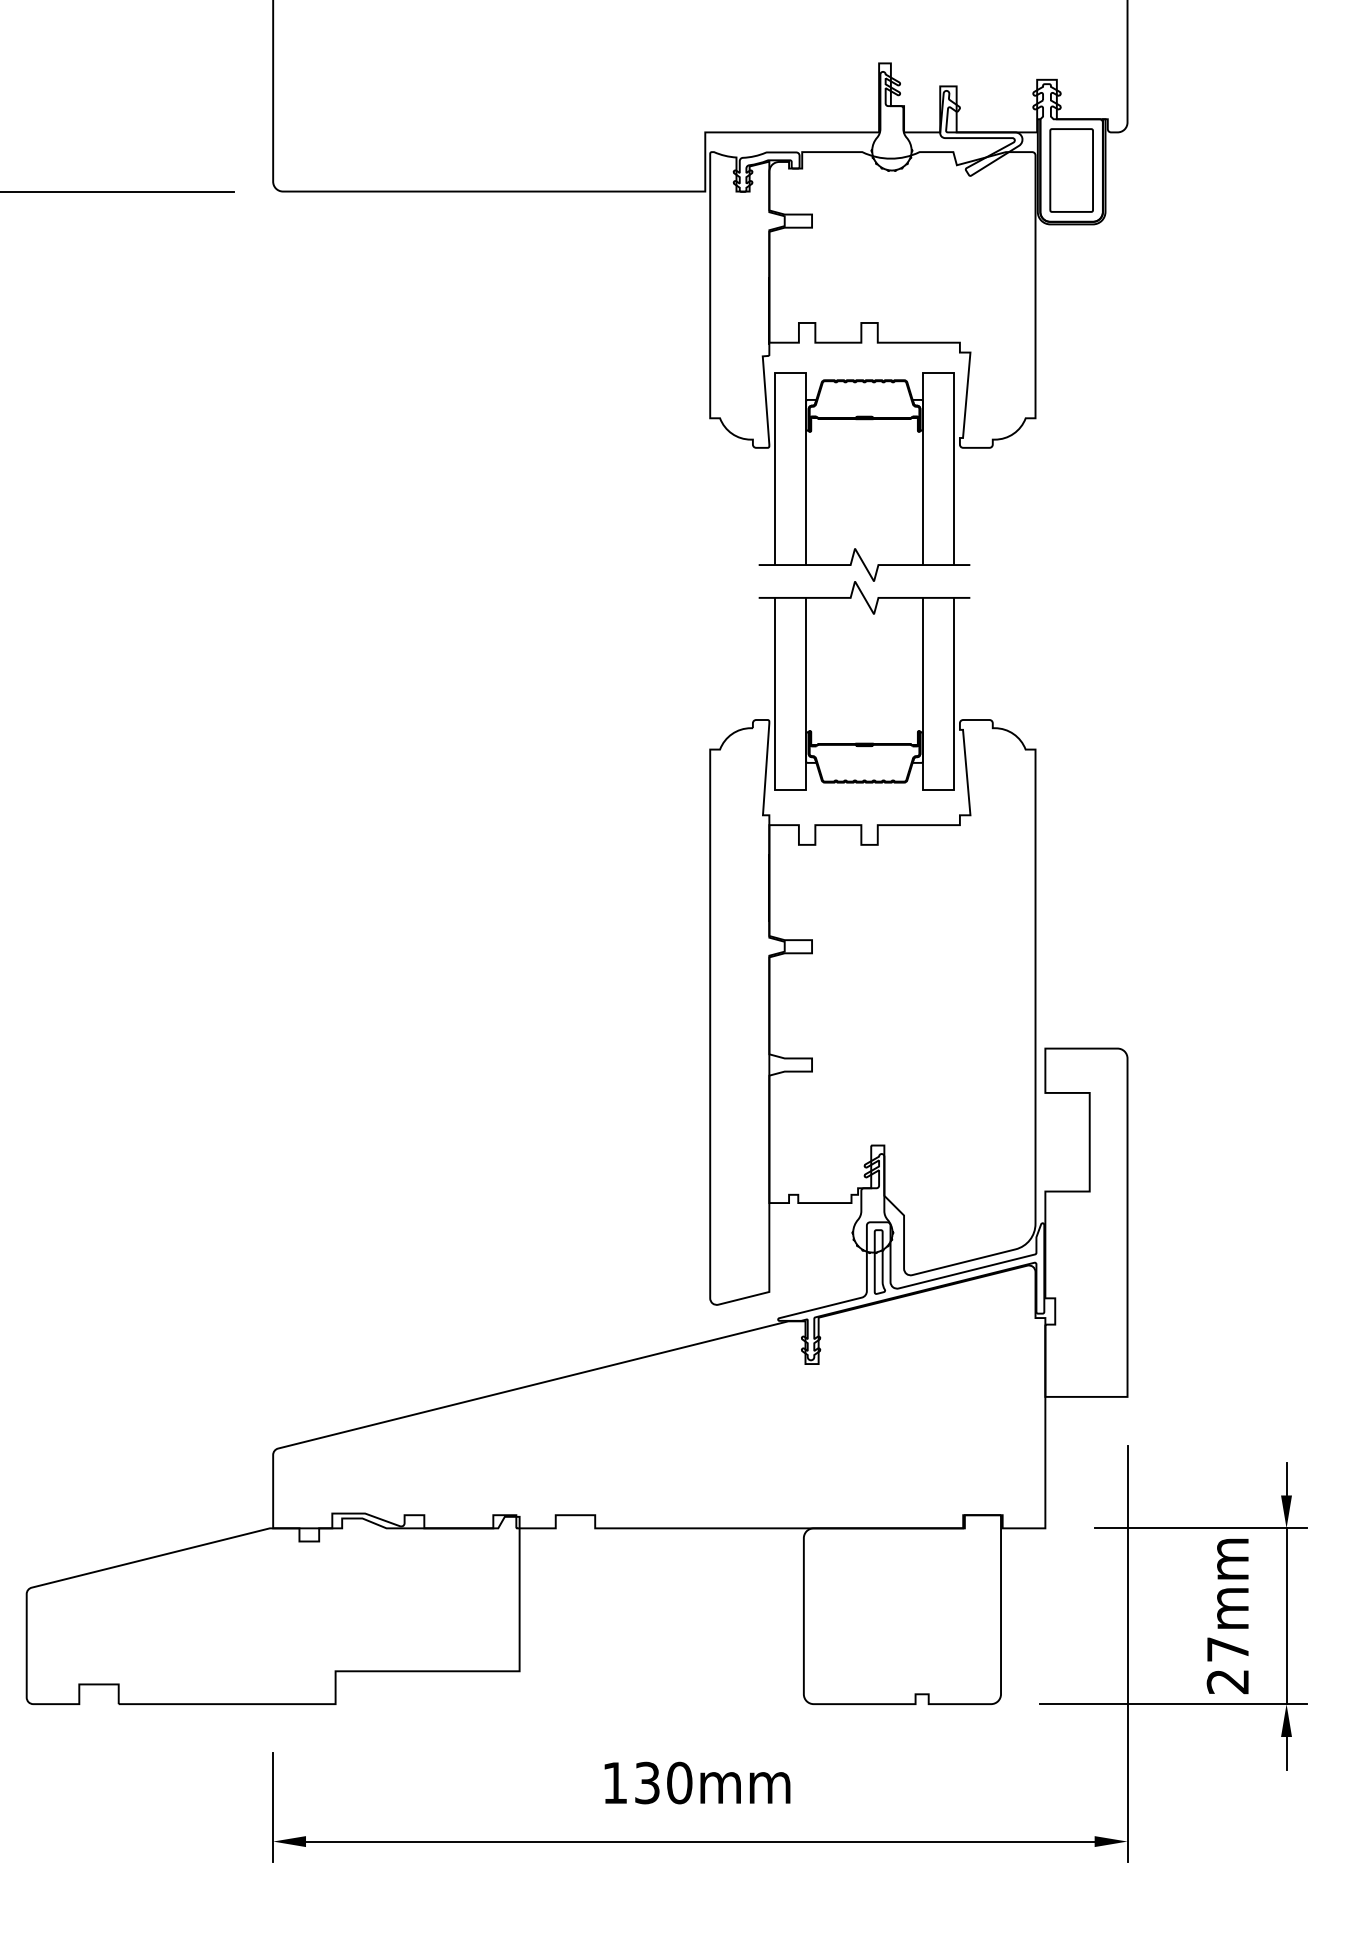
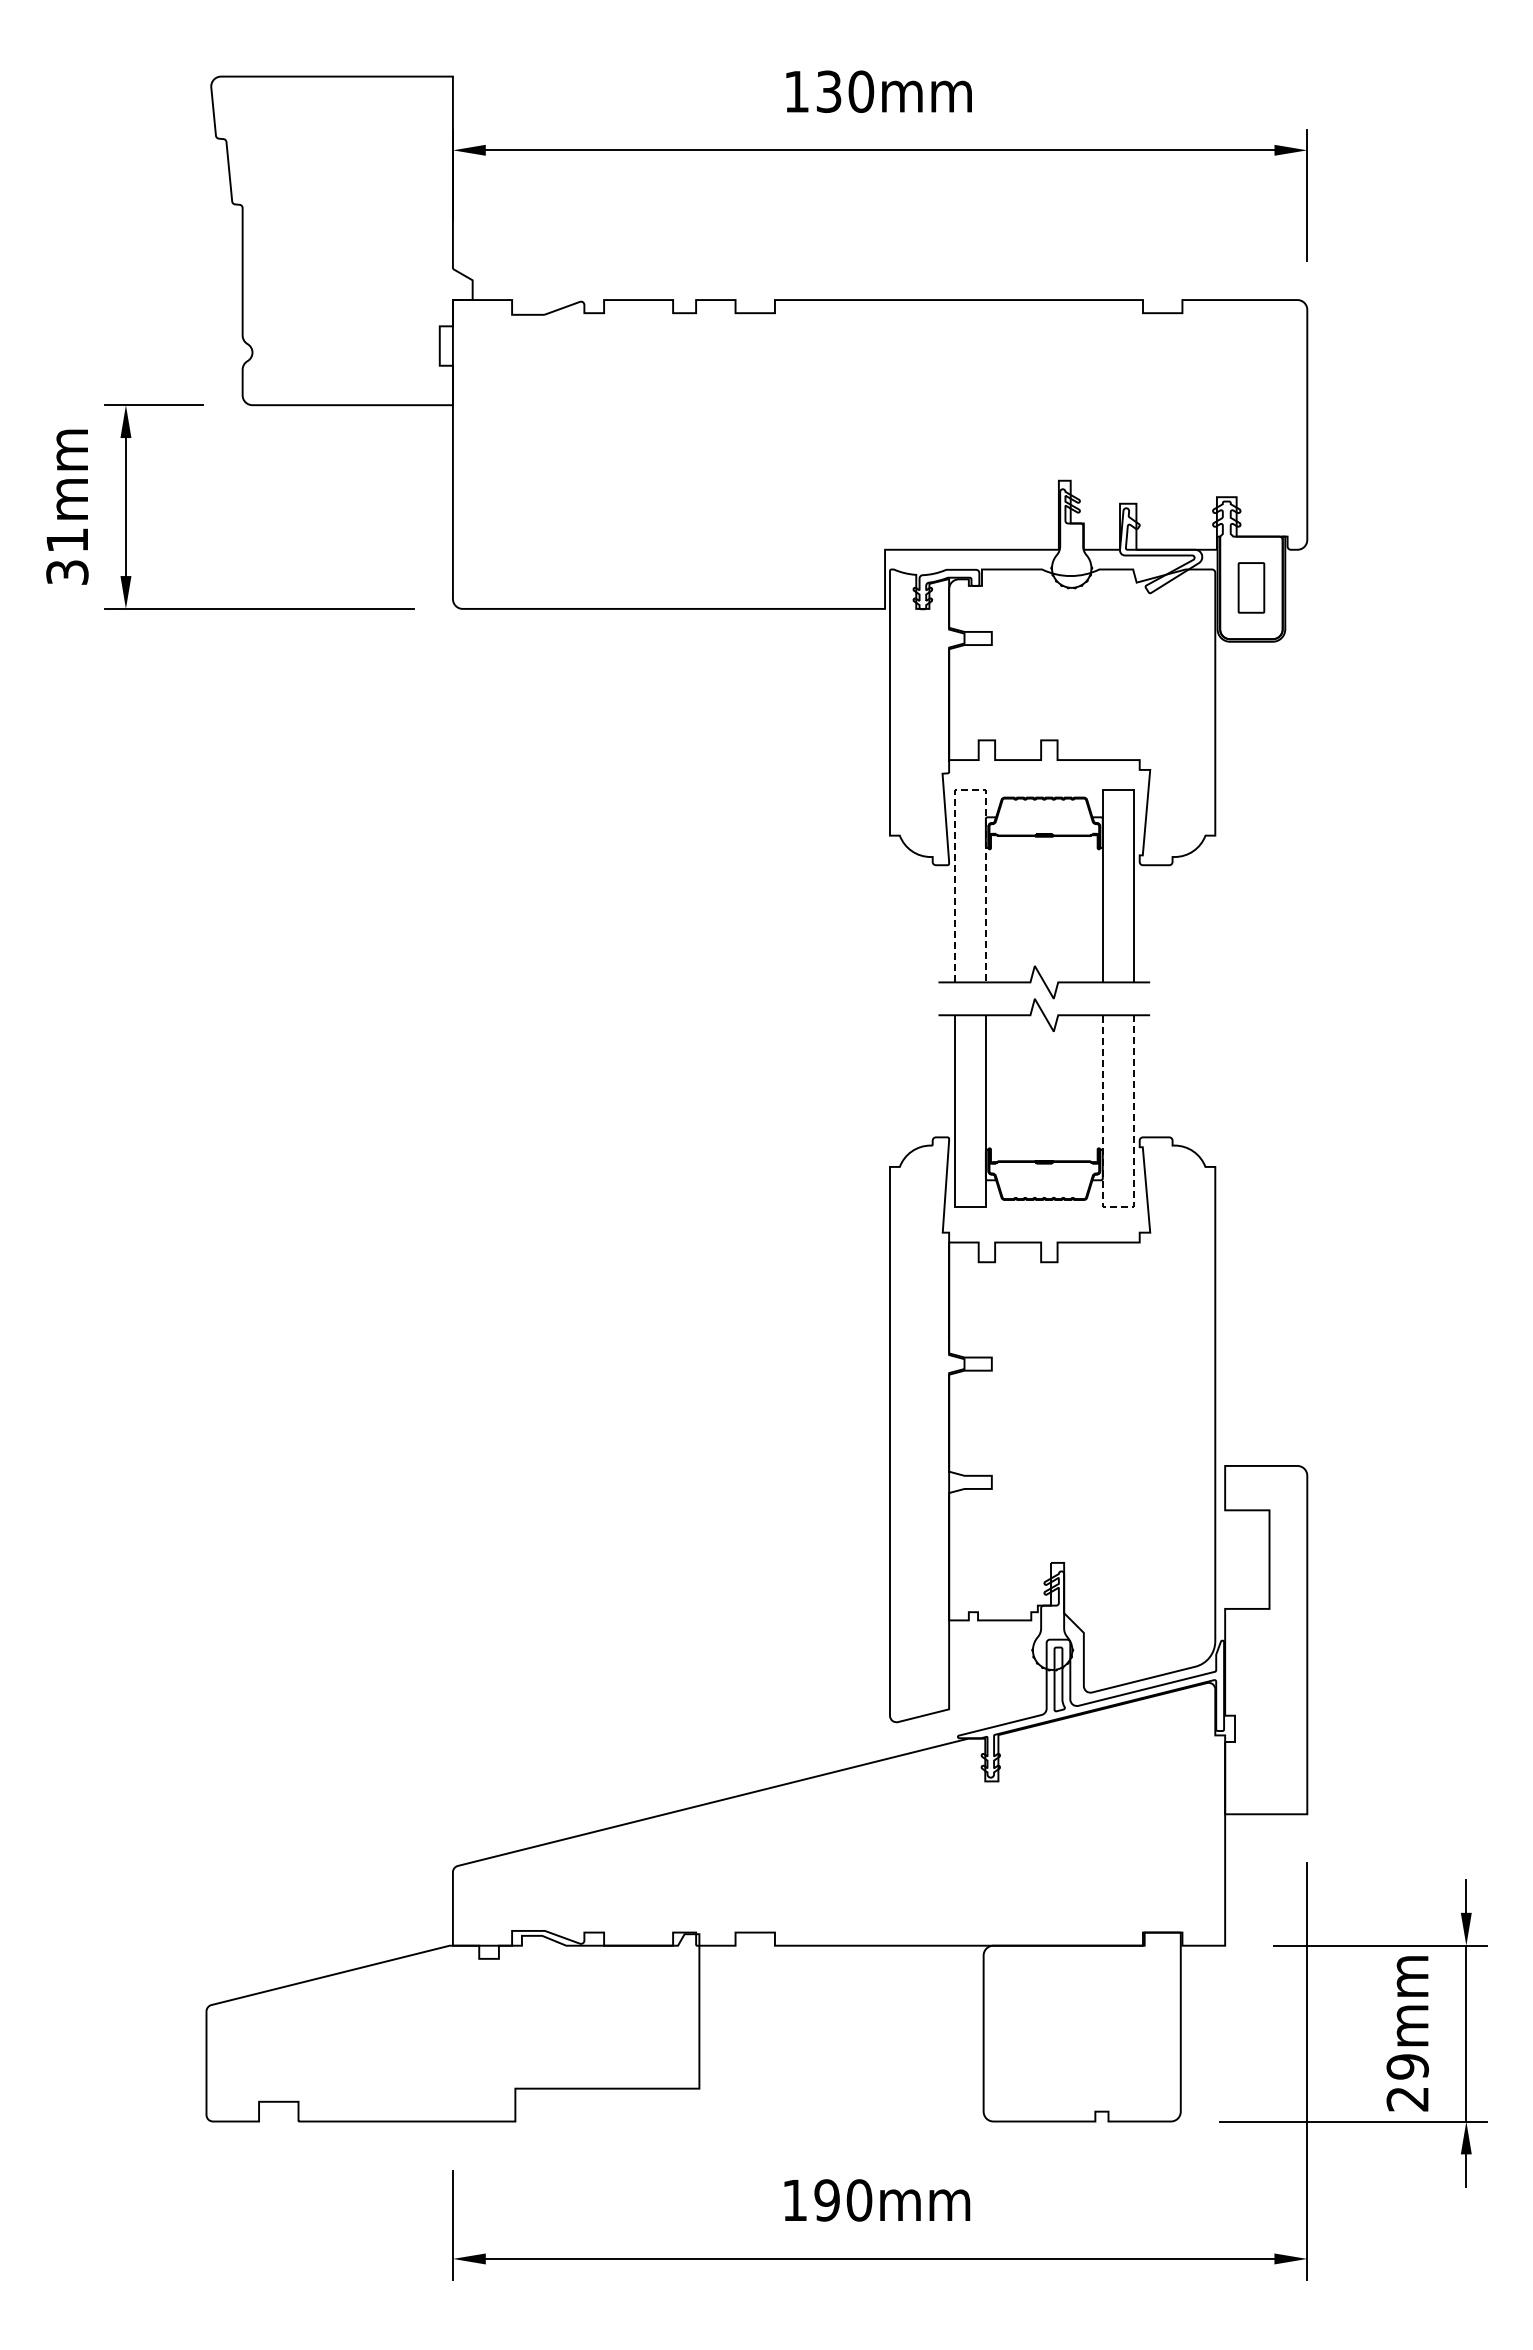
part: (1071, 170) -> (1251, 587), size x0.6
line: (790, 373) -> (970, 790), solid -> dashed
line: (937, 790) -> (1117, 1207), solid -> dashed
text: (1227, 1649) -> (1407, 2066), 27mm -> 29mm
text: (646, 1783) -> (826, 2200), 130mm -> 190mm

